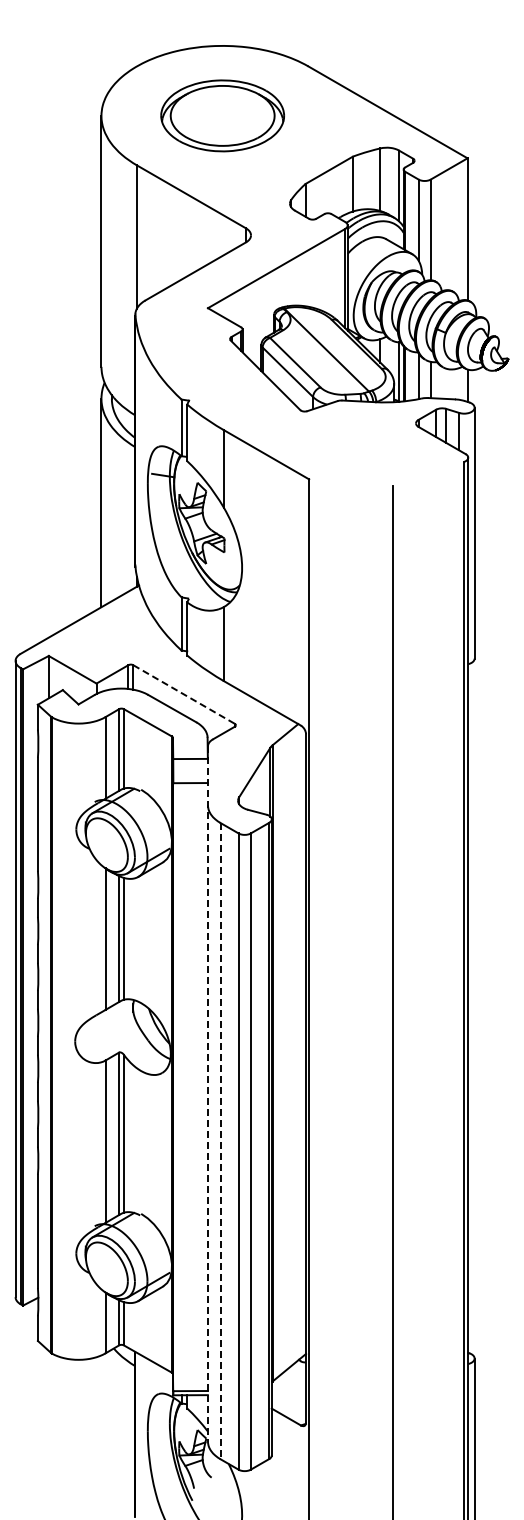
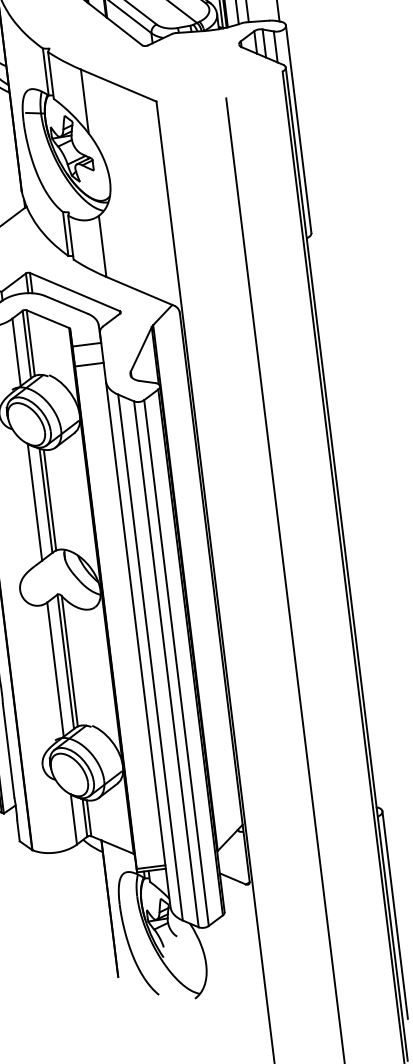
line: (184, 694) -> (75, 292), dashed -> solid
line: (207, 1094) -> (134, 620), dashed -> solid
line: (220, 1141) -> (150, 657), dashed -> solid

